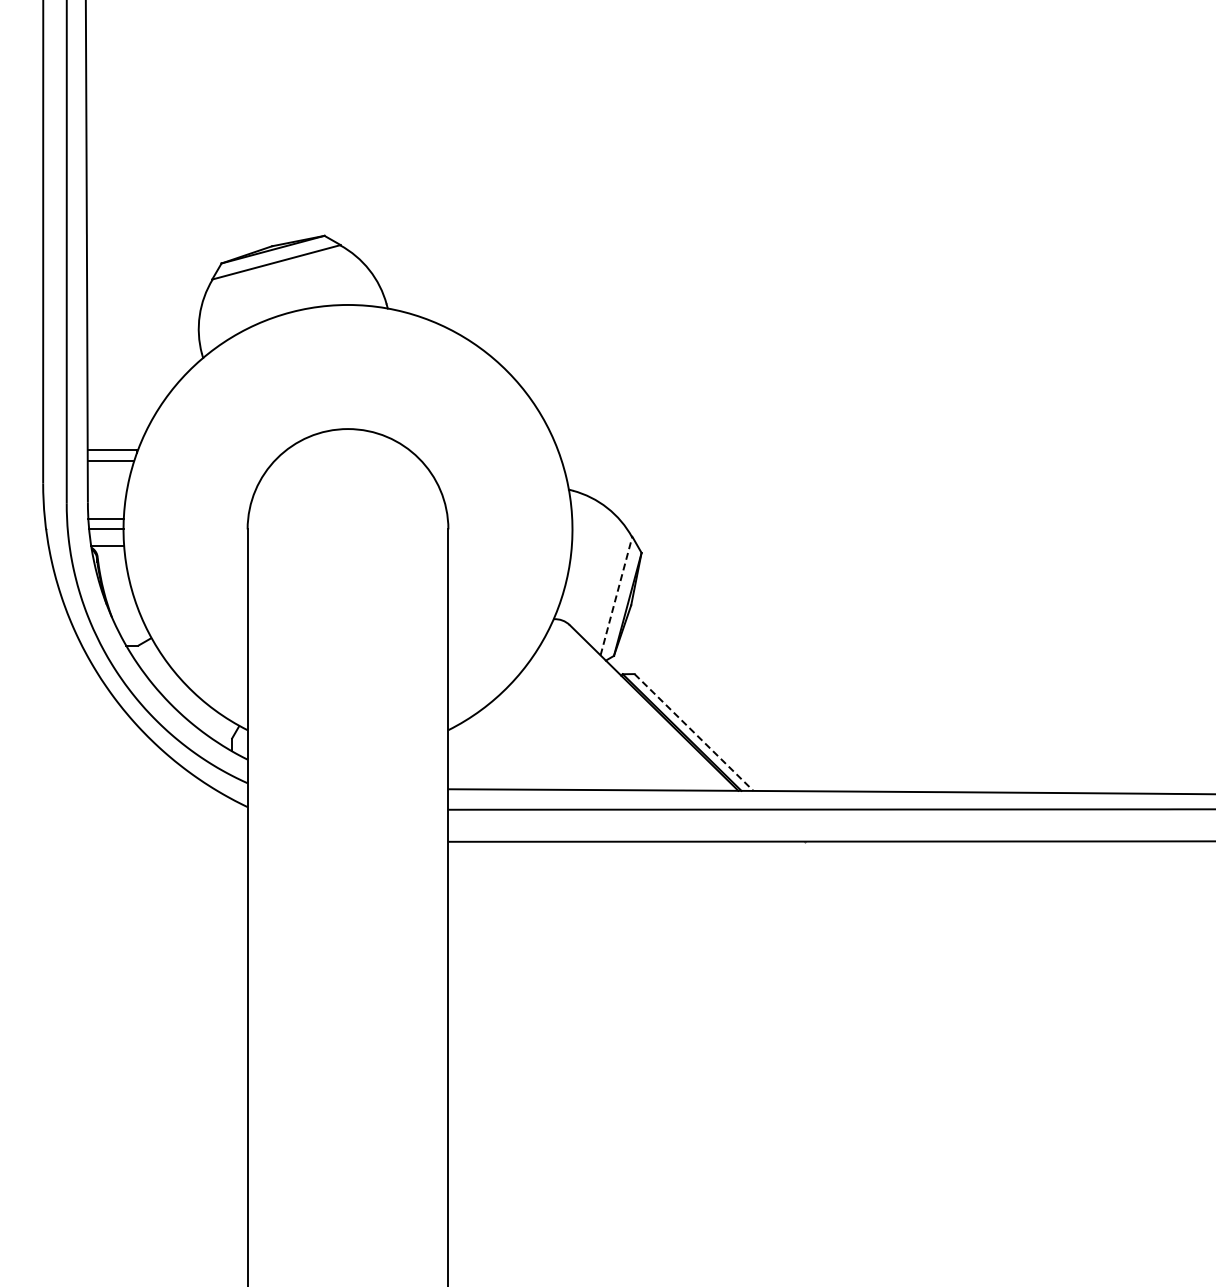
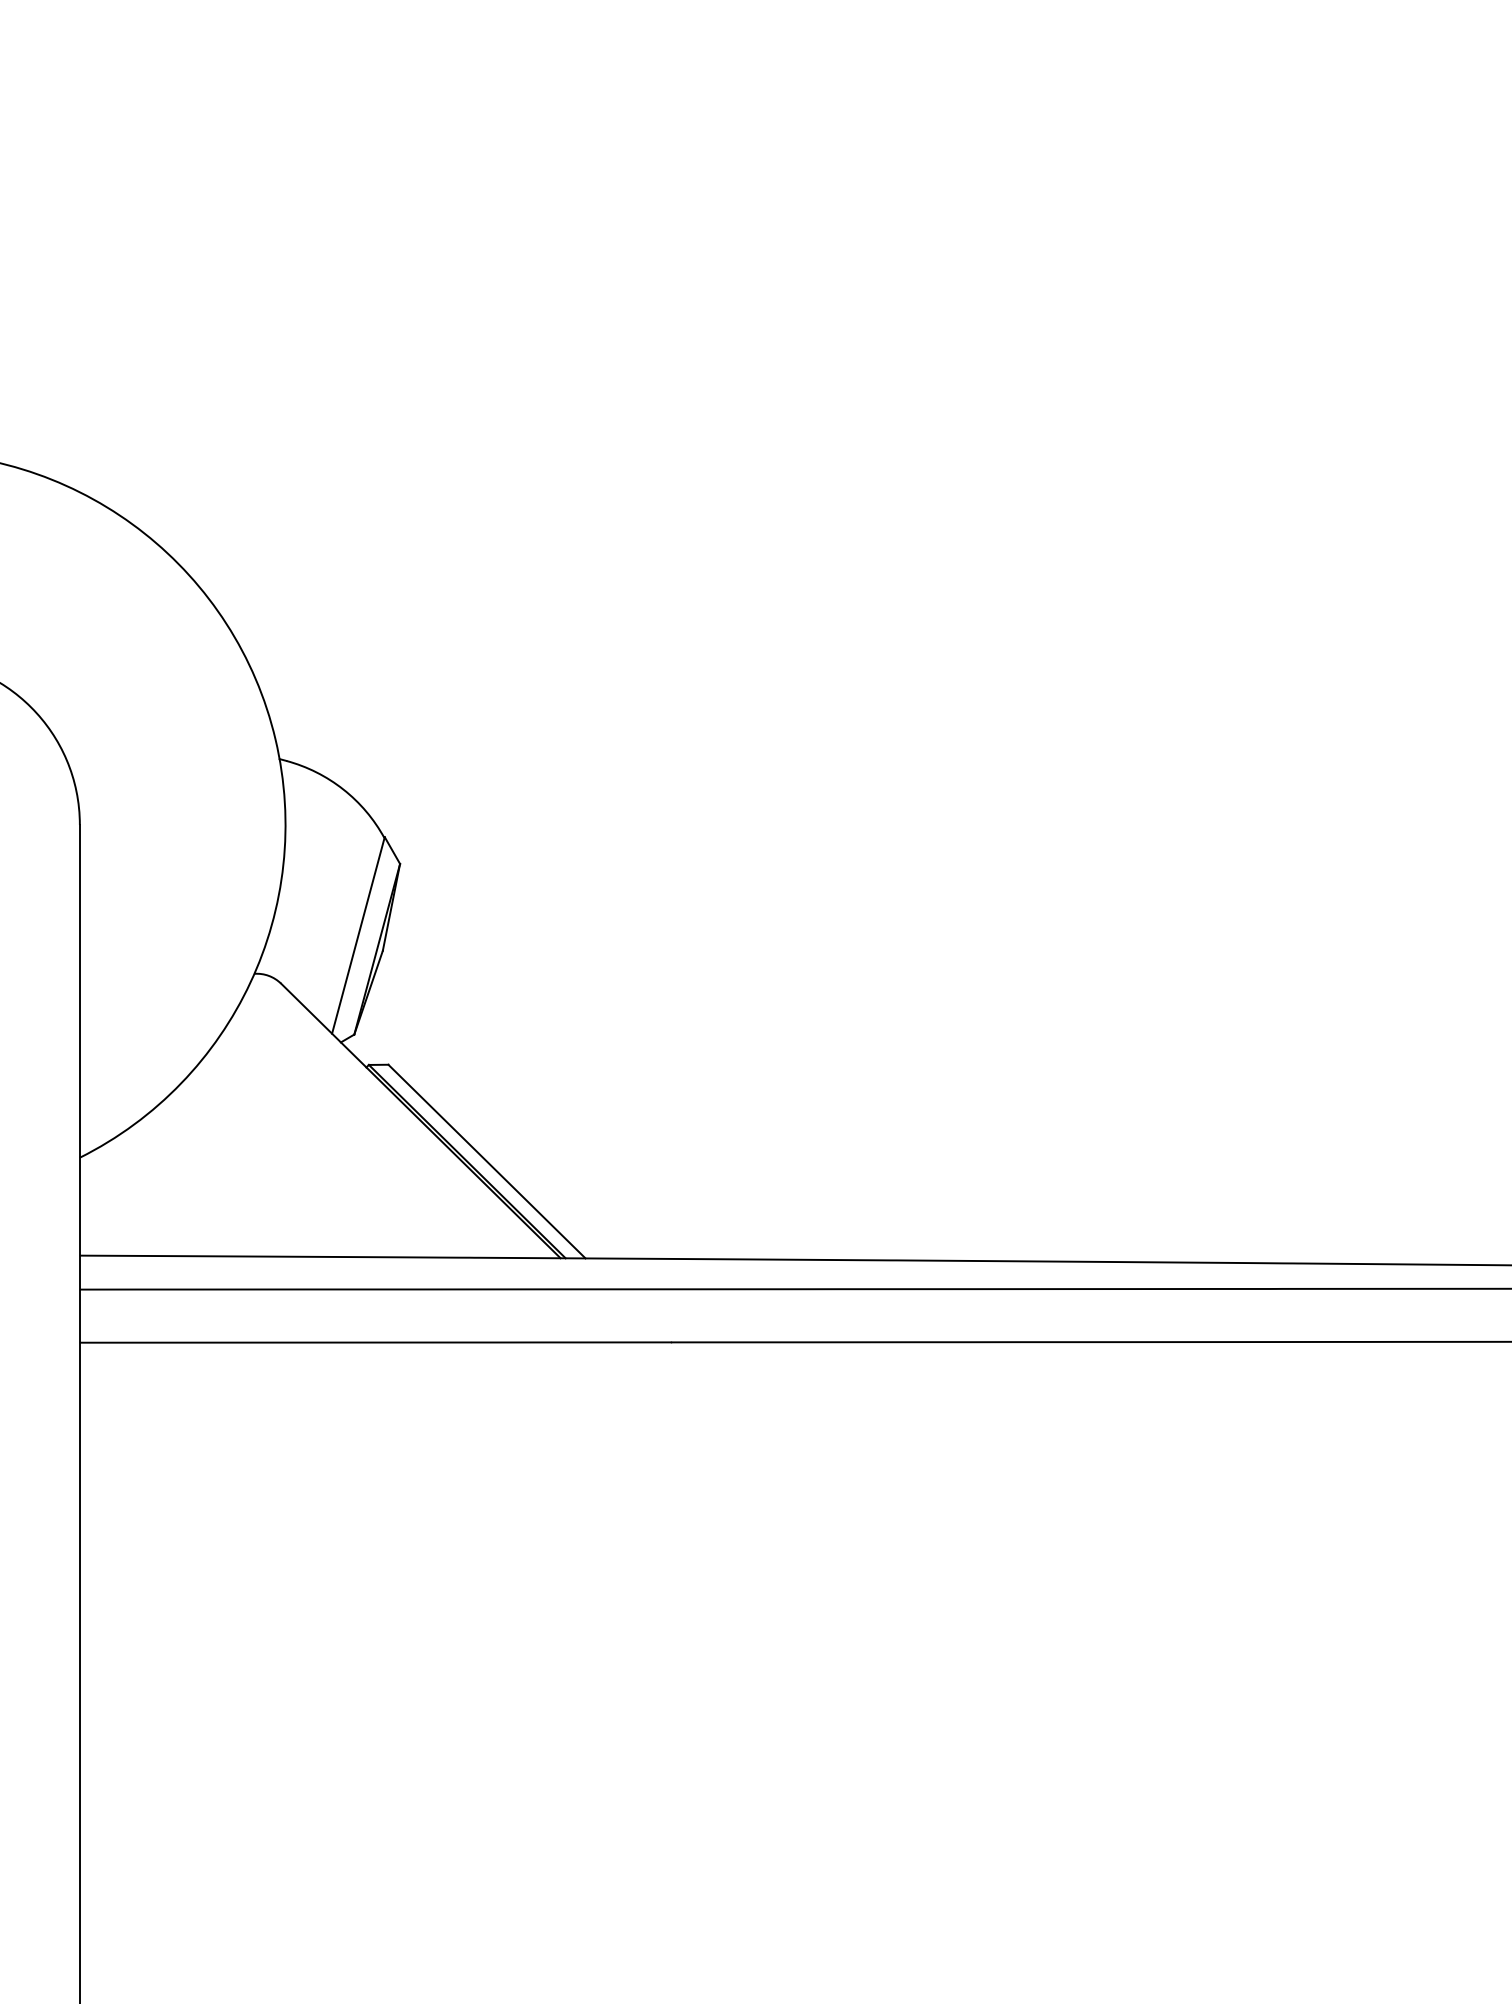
line: (616, 595) -> (358, 934), dashed -> solid
line: (694, 732) -> (487, 1161), dashed -> solid

